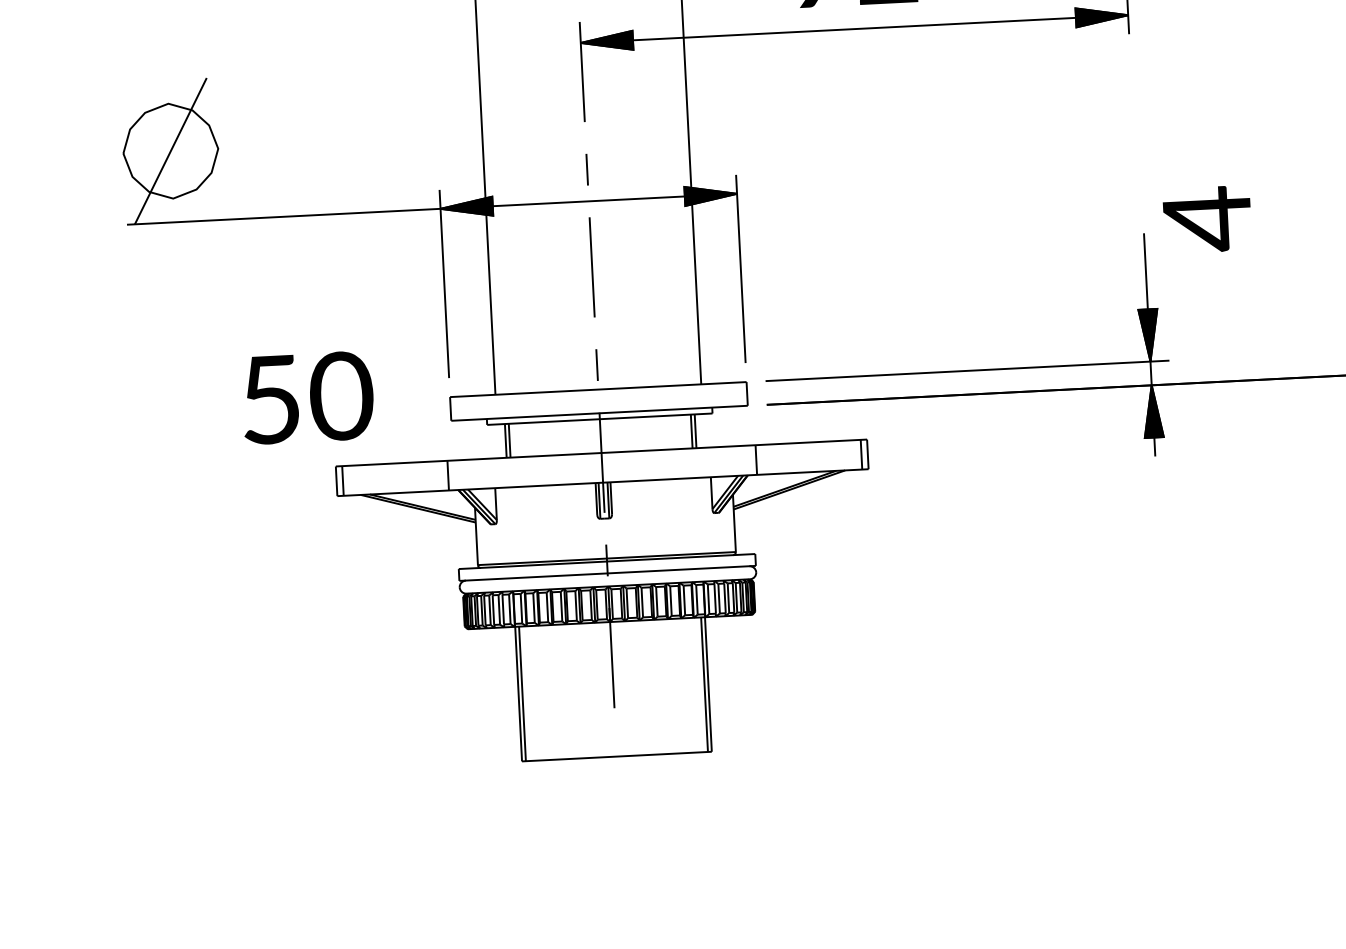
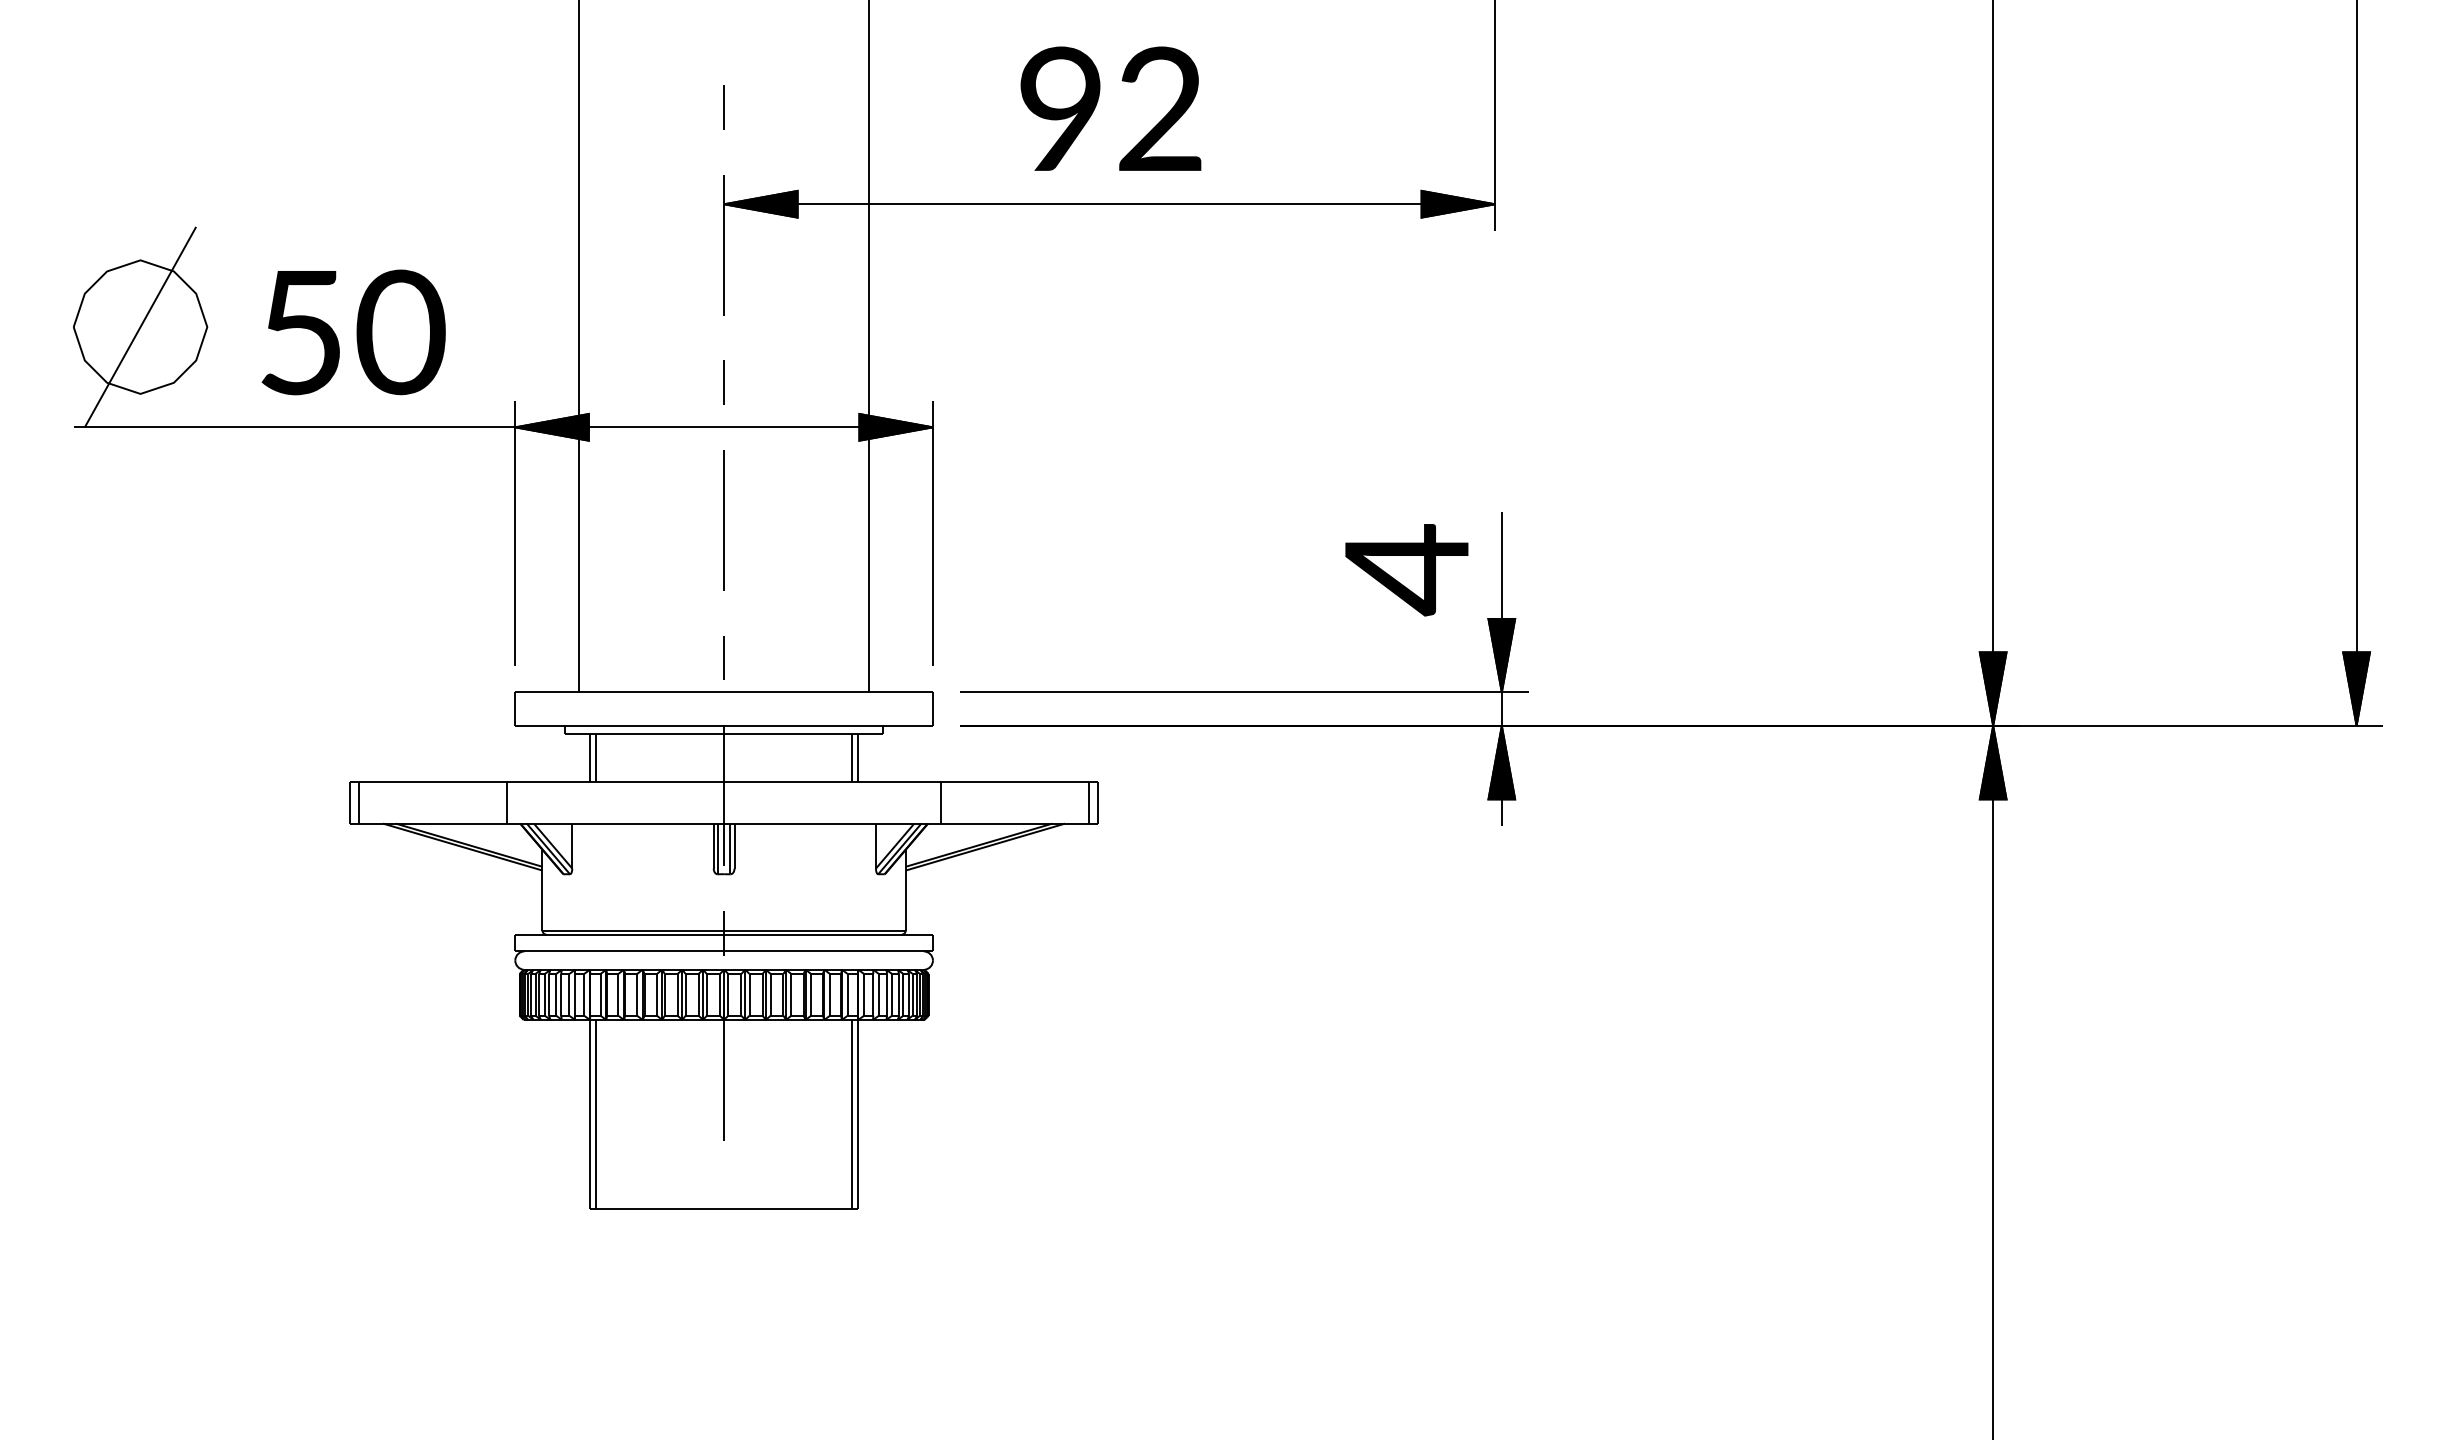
text: (1207, 219) -> (1406, 570), moved
text: (307, 397) -> (353, 332), moved

